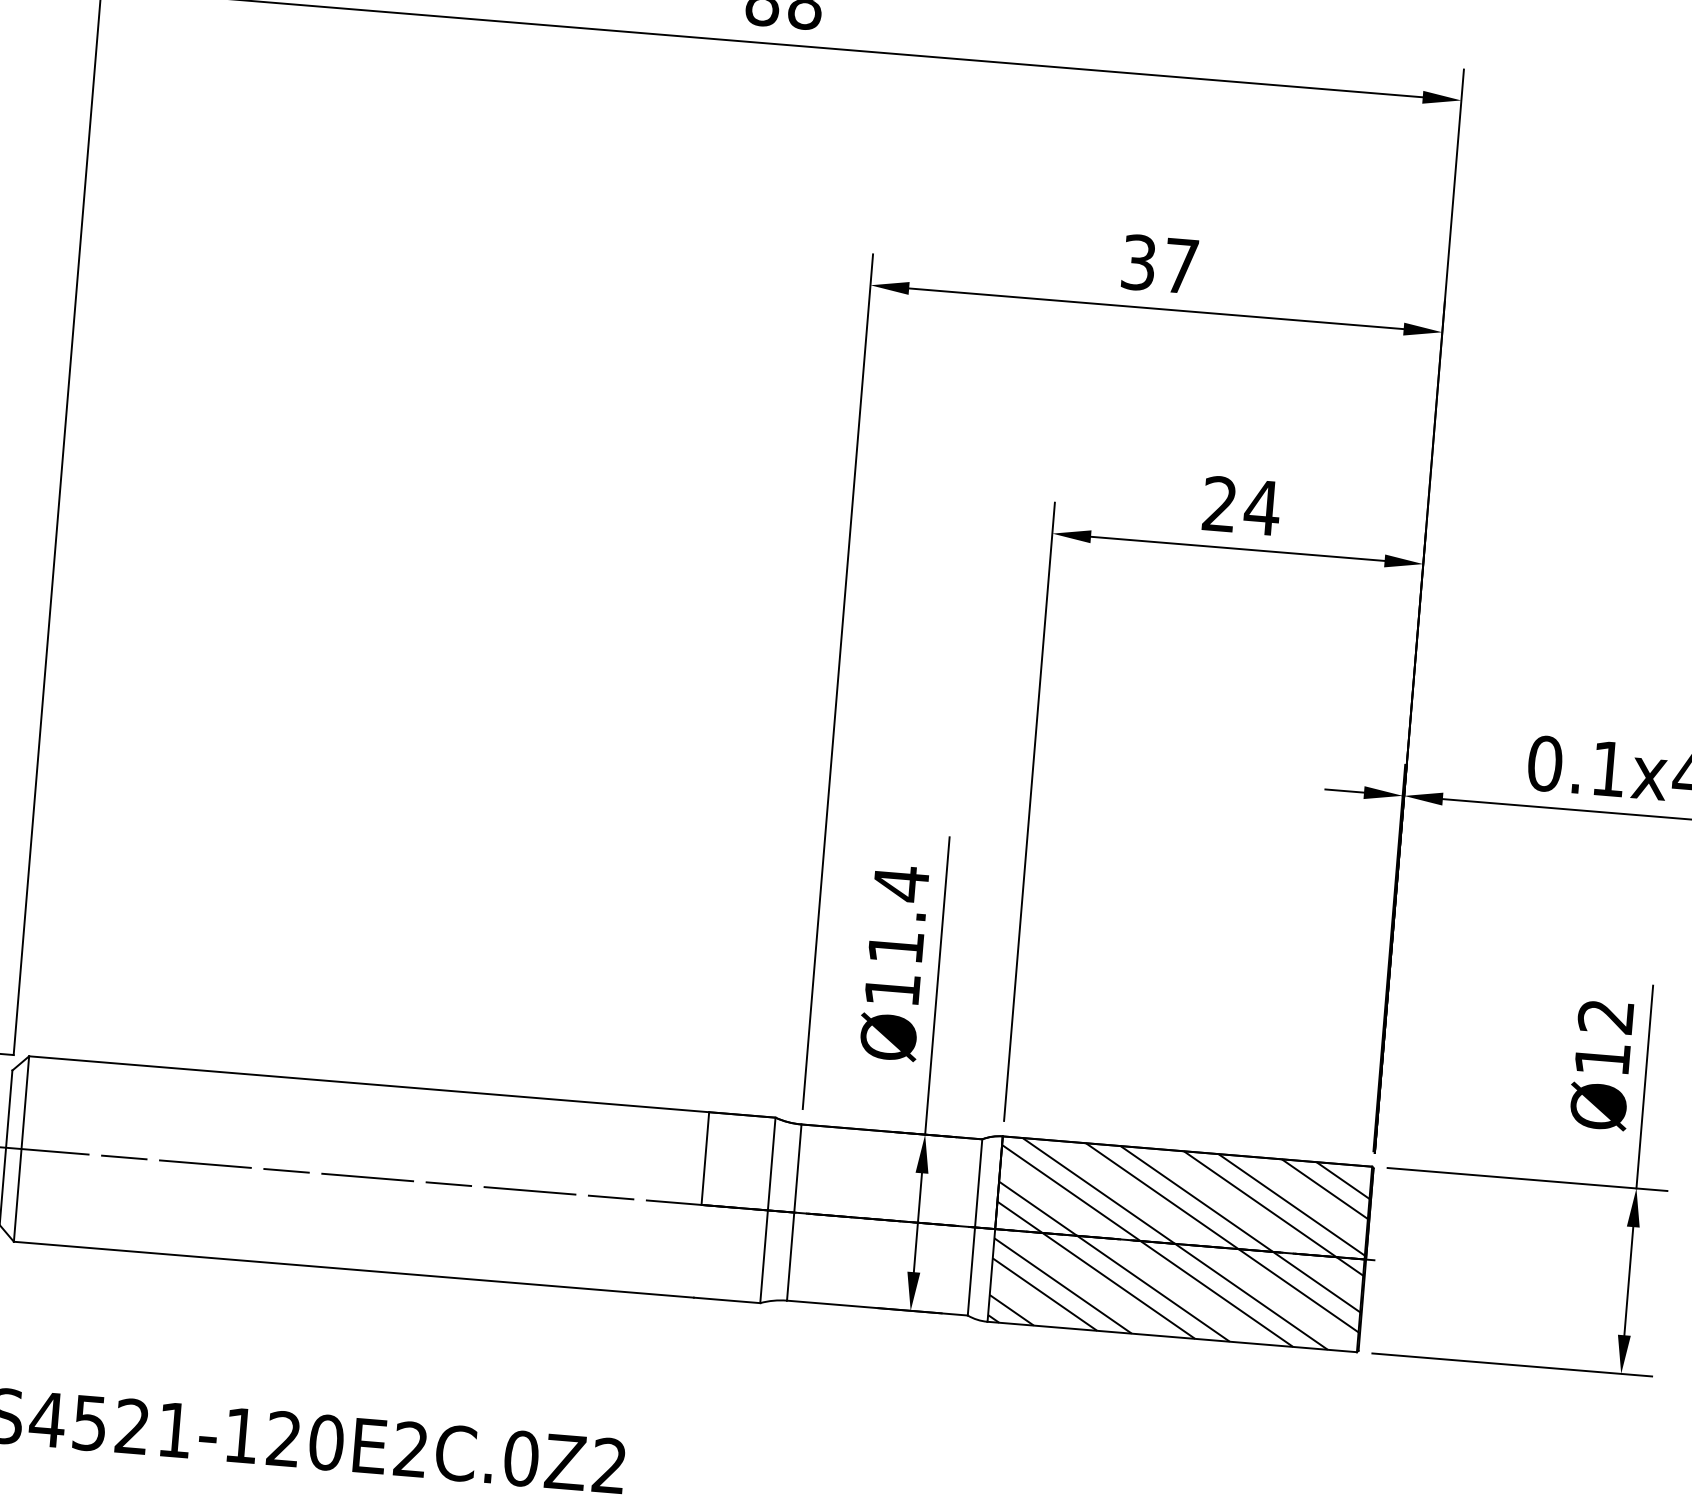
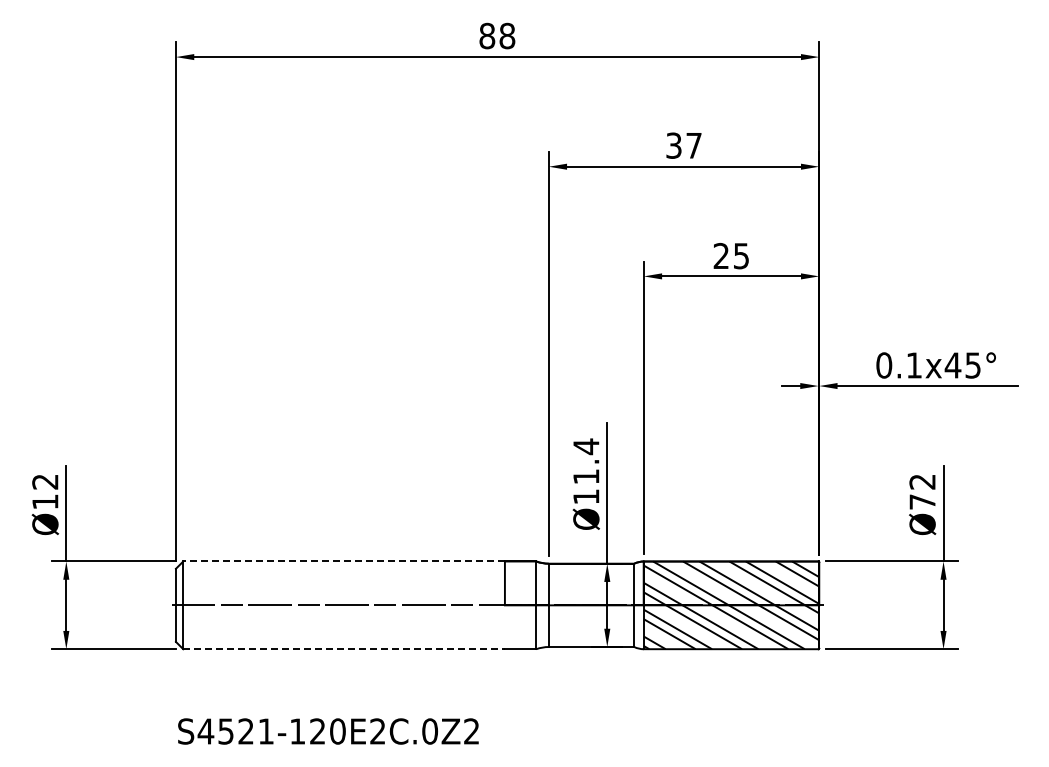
text: (1262, 508) -> (741, 256), 24 -> 25
text: (1602, 1057) -> (922, 501), Ø12 -> Ø72
line: (369, 1084) -> (344, 561), solid -> dashed
line: (354, 1270) -> (344, 649), solid -> dashed

